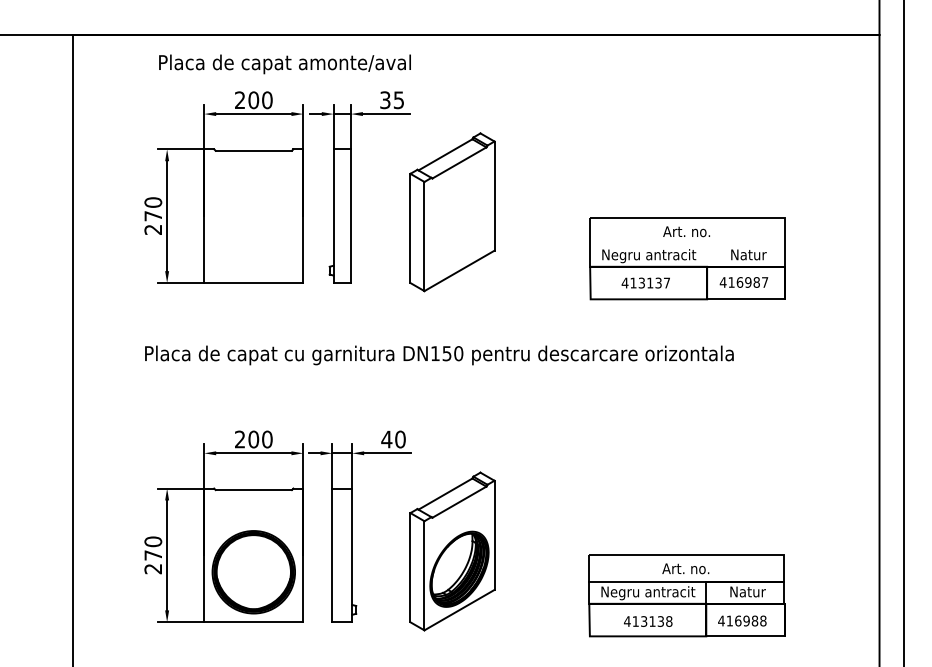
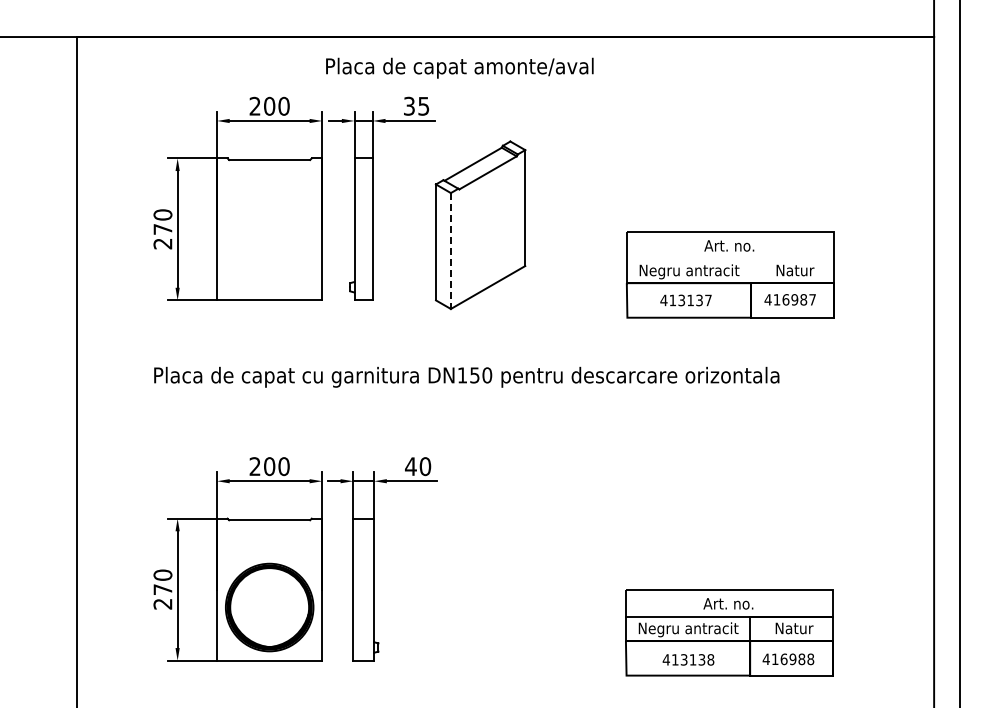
text: (284, 63) -> (459, 67), moved
line: (424, 236) -> (450, 251), solid -> dashed
part: (452, 551) -> (480, 585), removed

